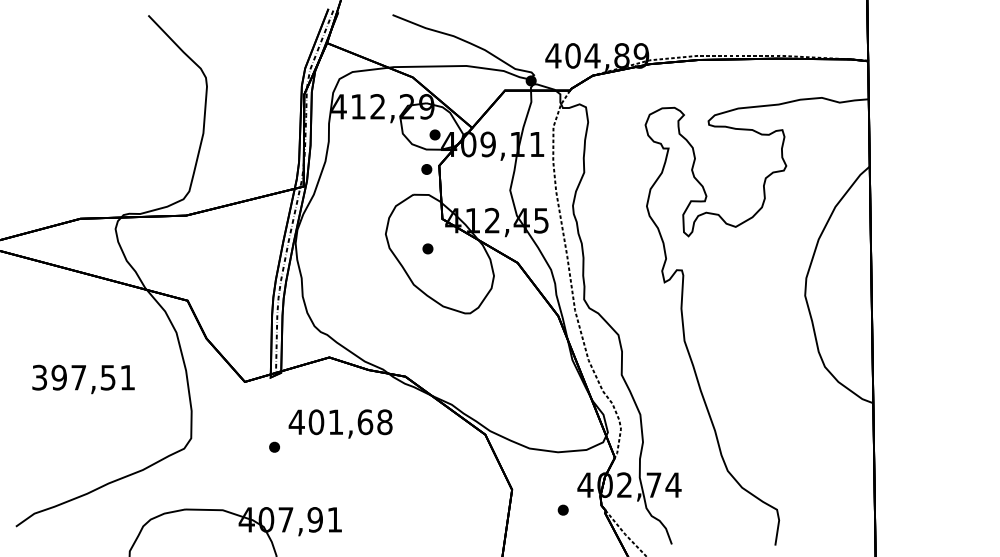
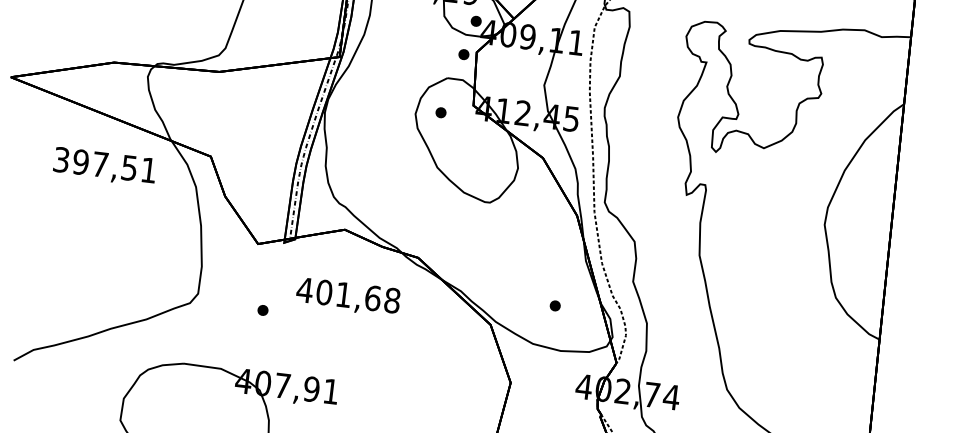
part: (427, 248) -> (440, 112), moved
text: (83, 379) -> (104, 166), moved
part: (274, 446) -> (263, 309), moved
part: (562, 509) -> (554, 305), moved

